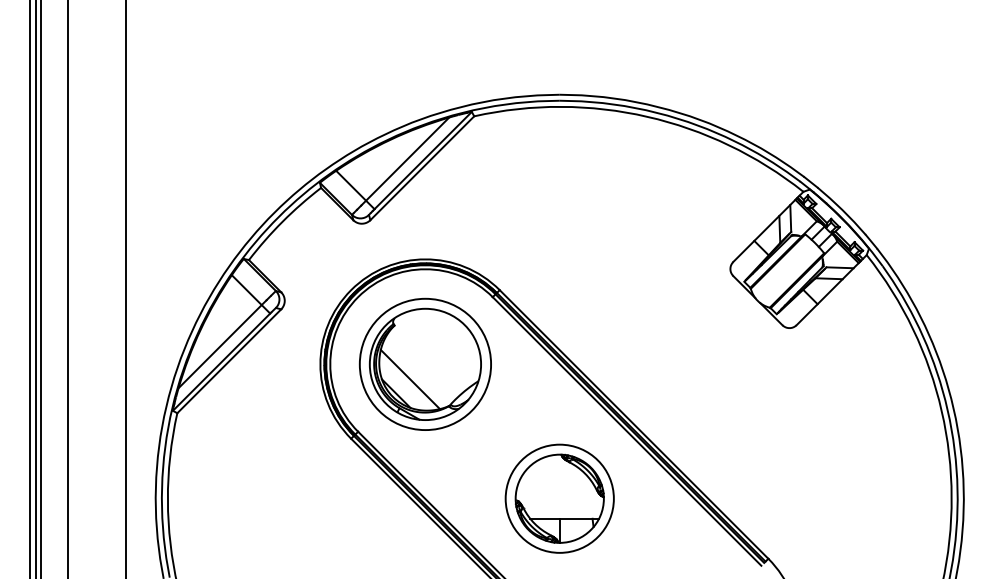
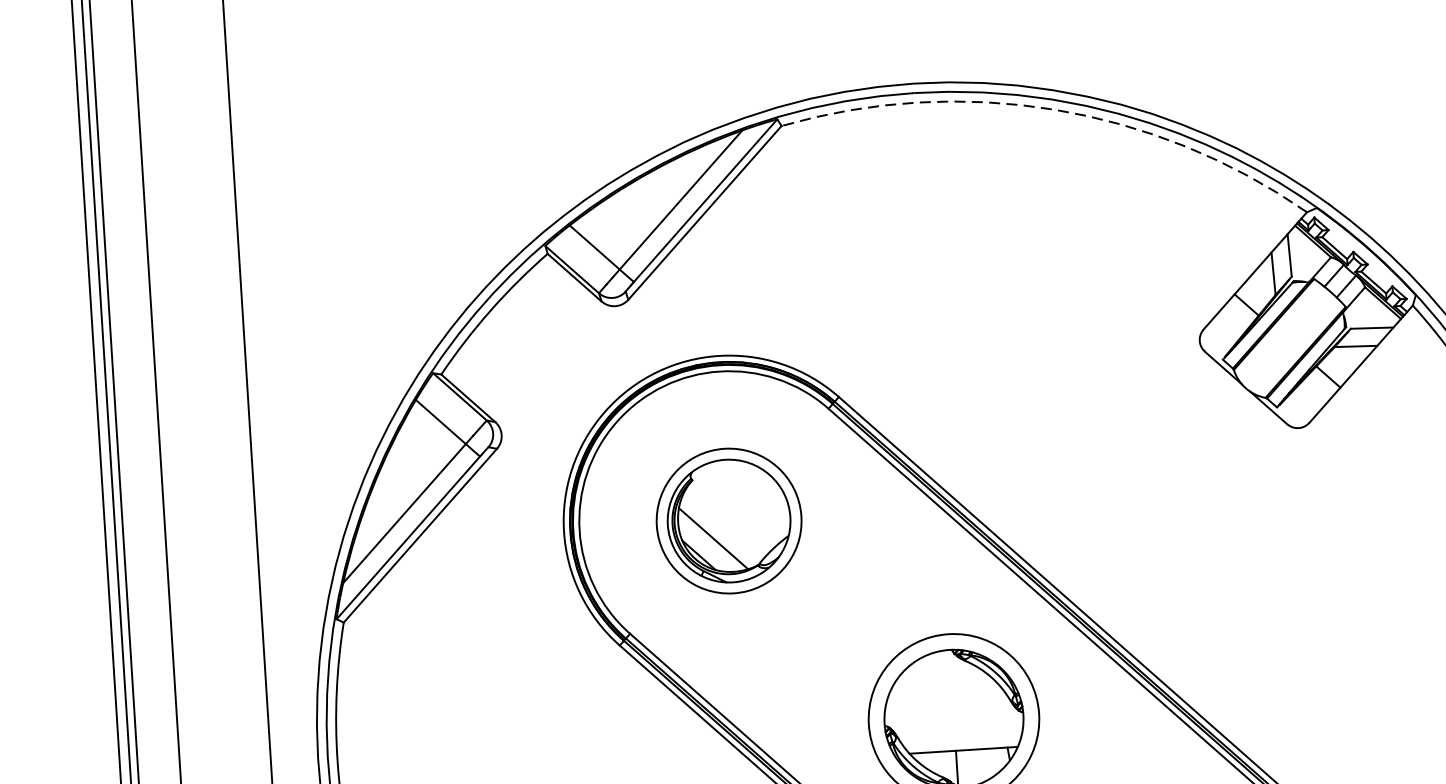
arc: (647, 116) -> (1054, 109), solid -> dashed
part: (424, 363) -> (727, 519), size x0.7

